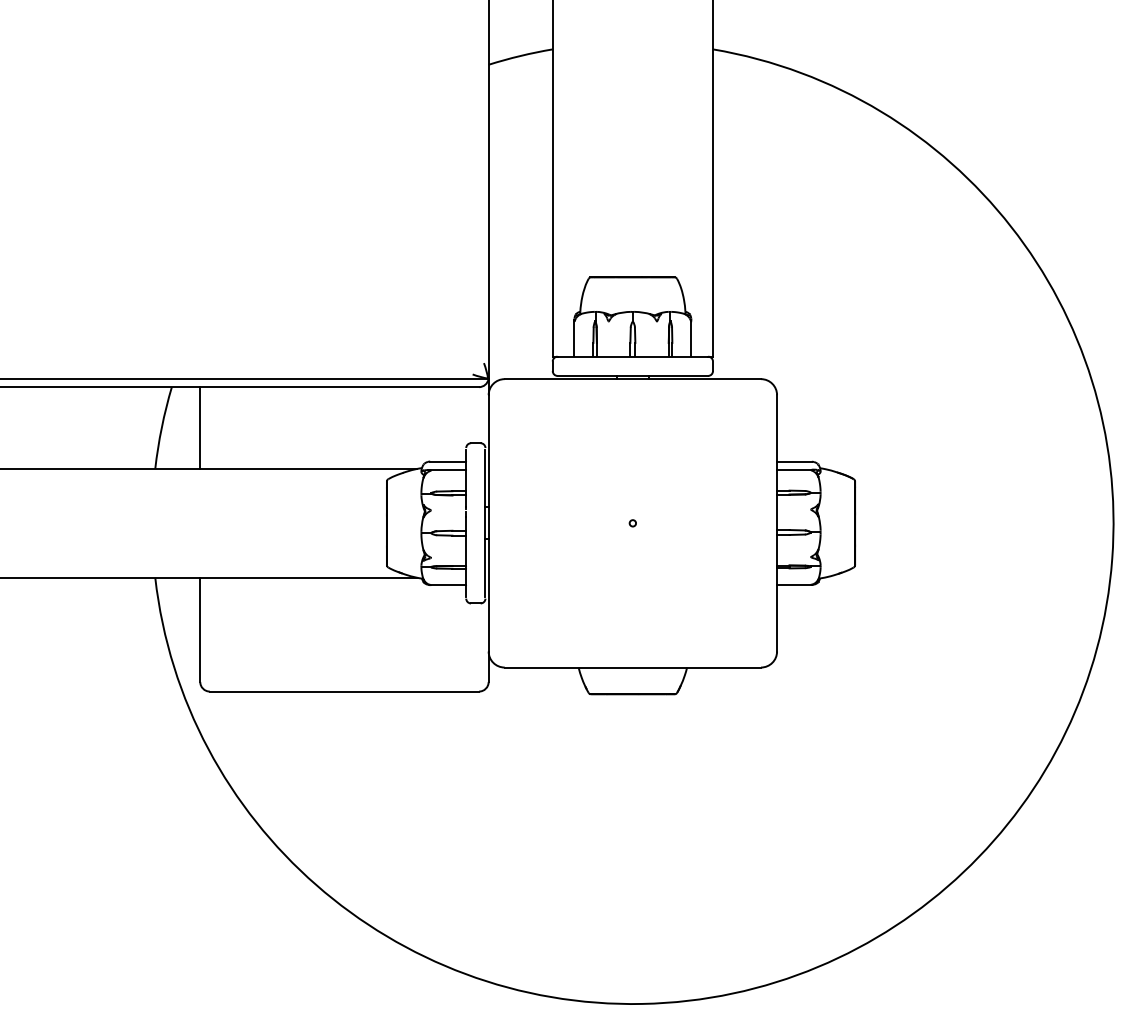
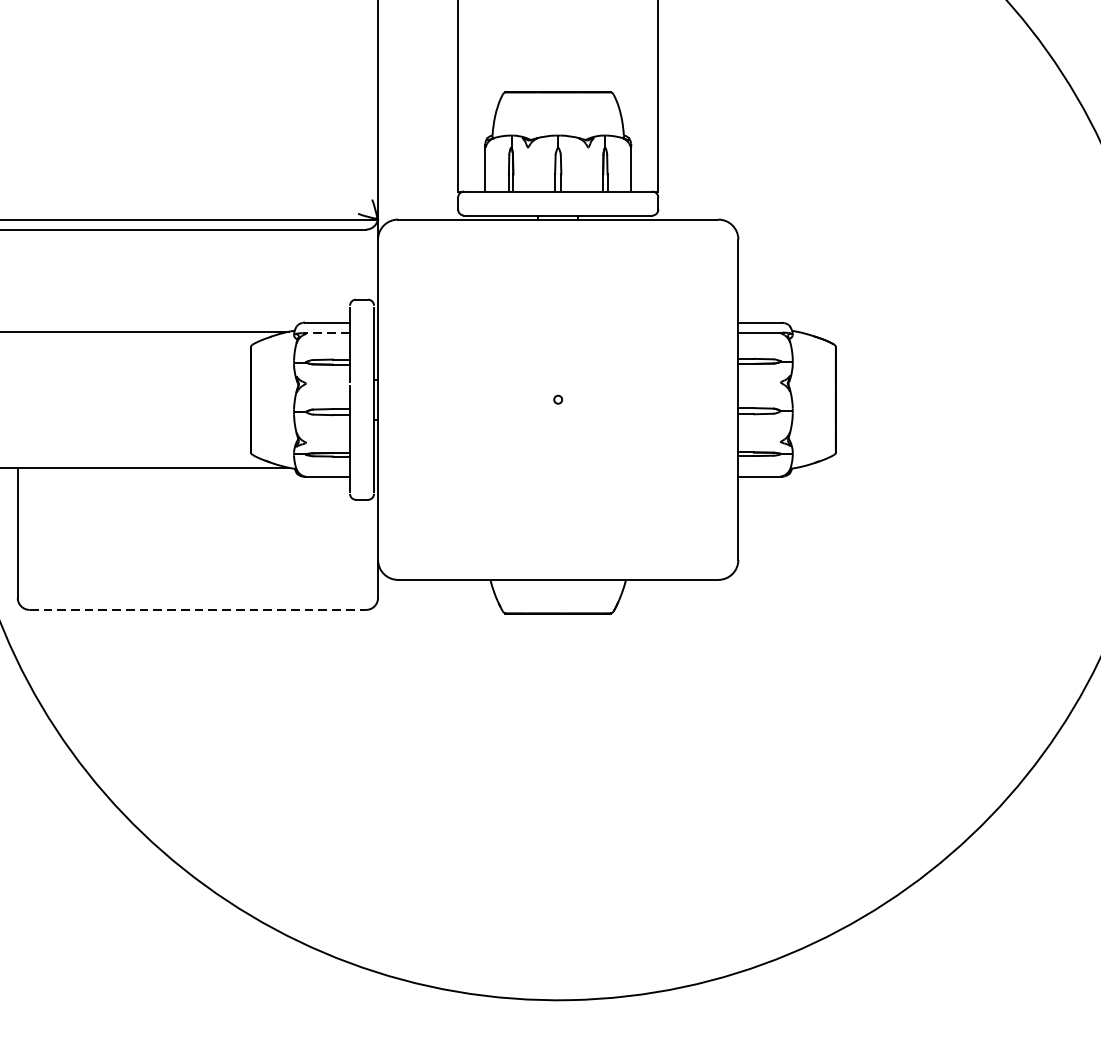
line: (200, 427) -> (18, 280), removed
line: (447, 470) -> (326, 333), solid -> dashed
line: (344, 691) -> (197, 609), solid -> dashed

